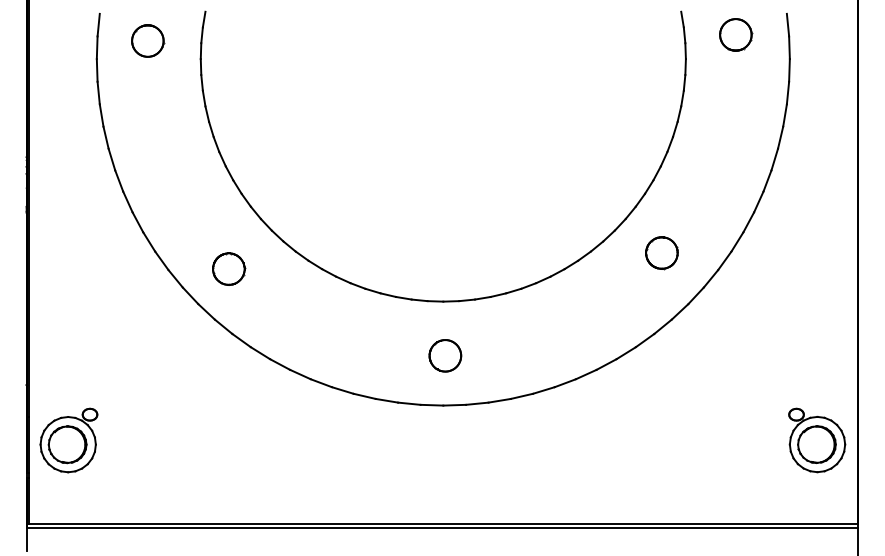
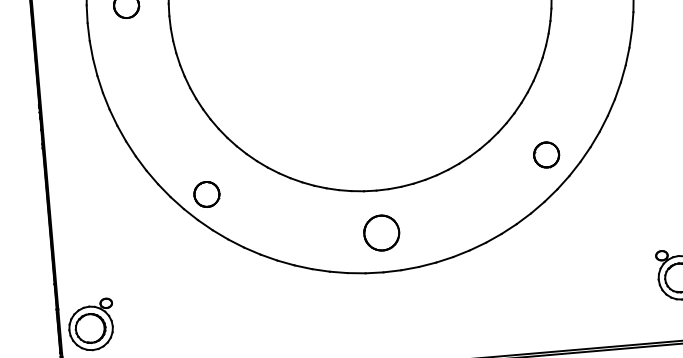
part: (661, 253) -> (546, 155), moved
part: (229, 268) -> (207, 193), moved
part: (445, 355) -> (381, 232), size x1.4

